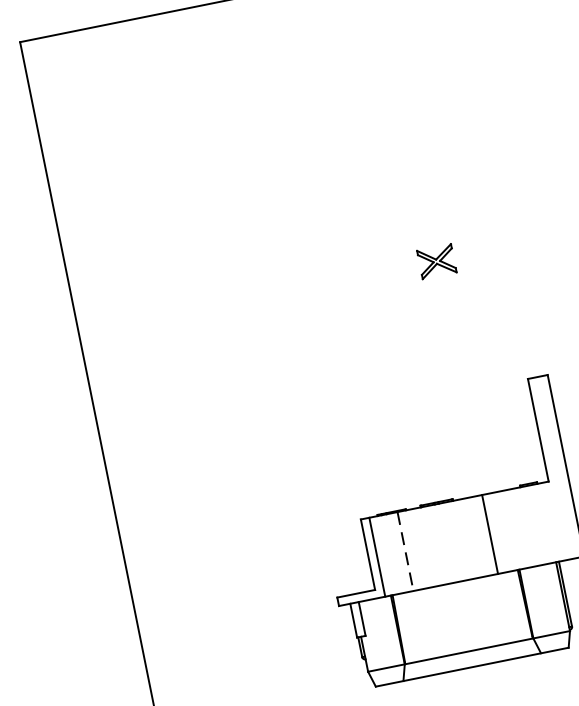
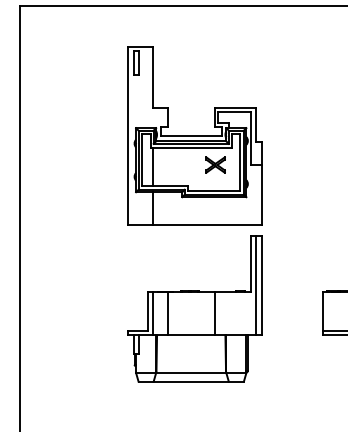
part: (387, 215) -> (194, 135), added
line: (554, 467) -> (255, 285), added
line: (405, 550) -> (168, 313), dashed -> solid

